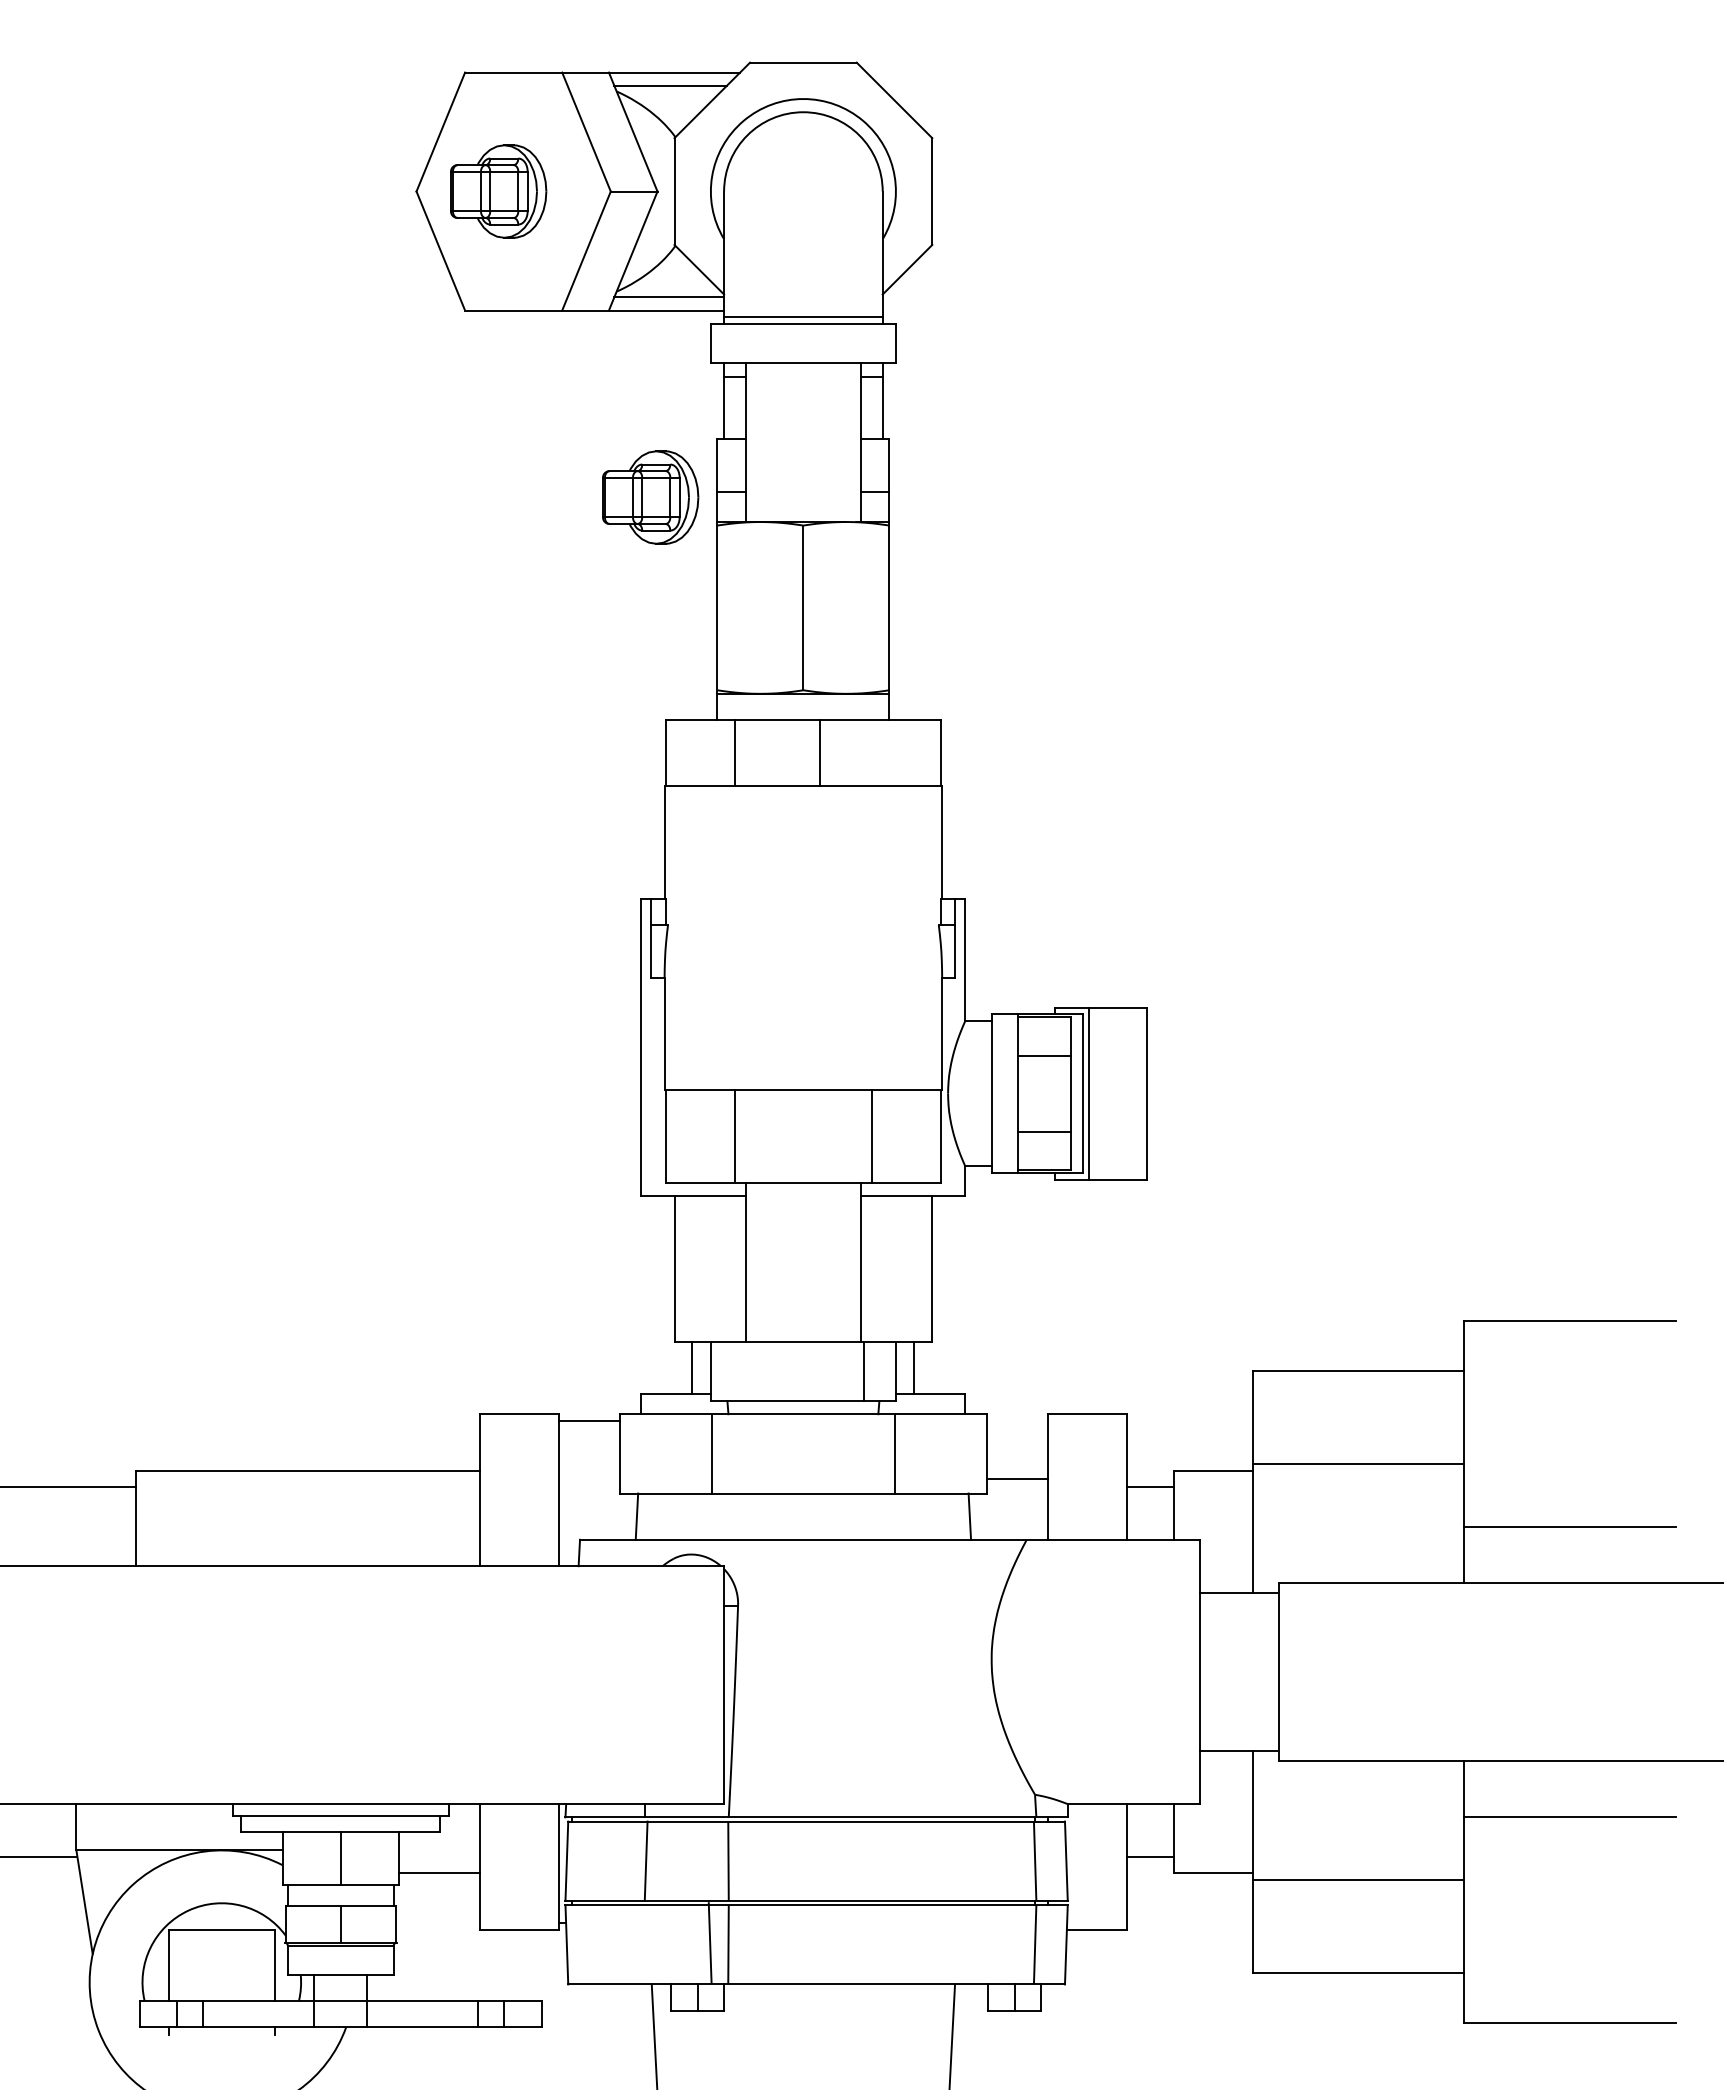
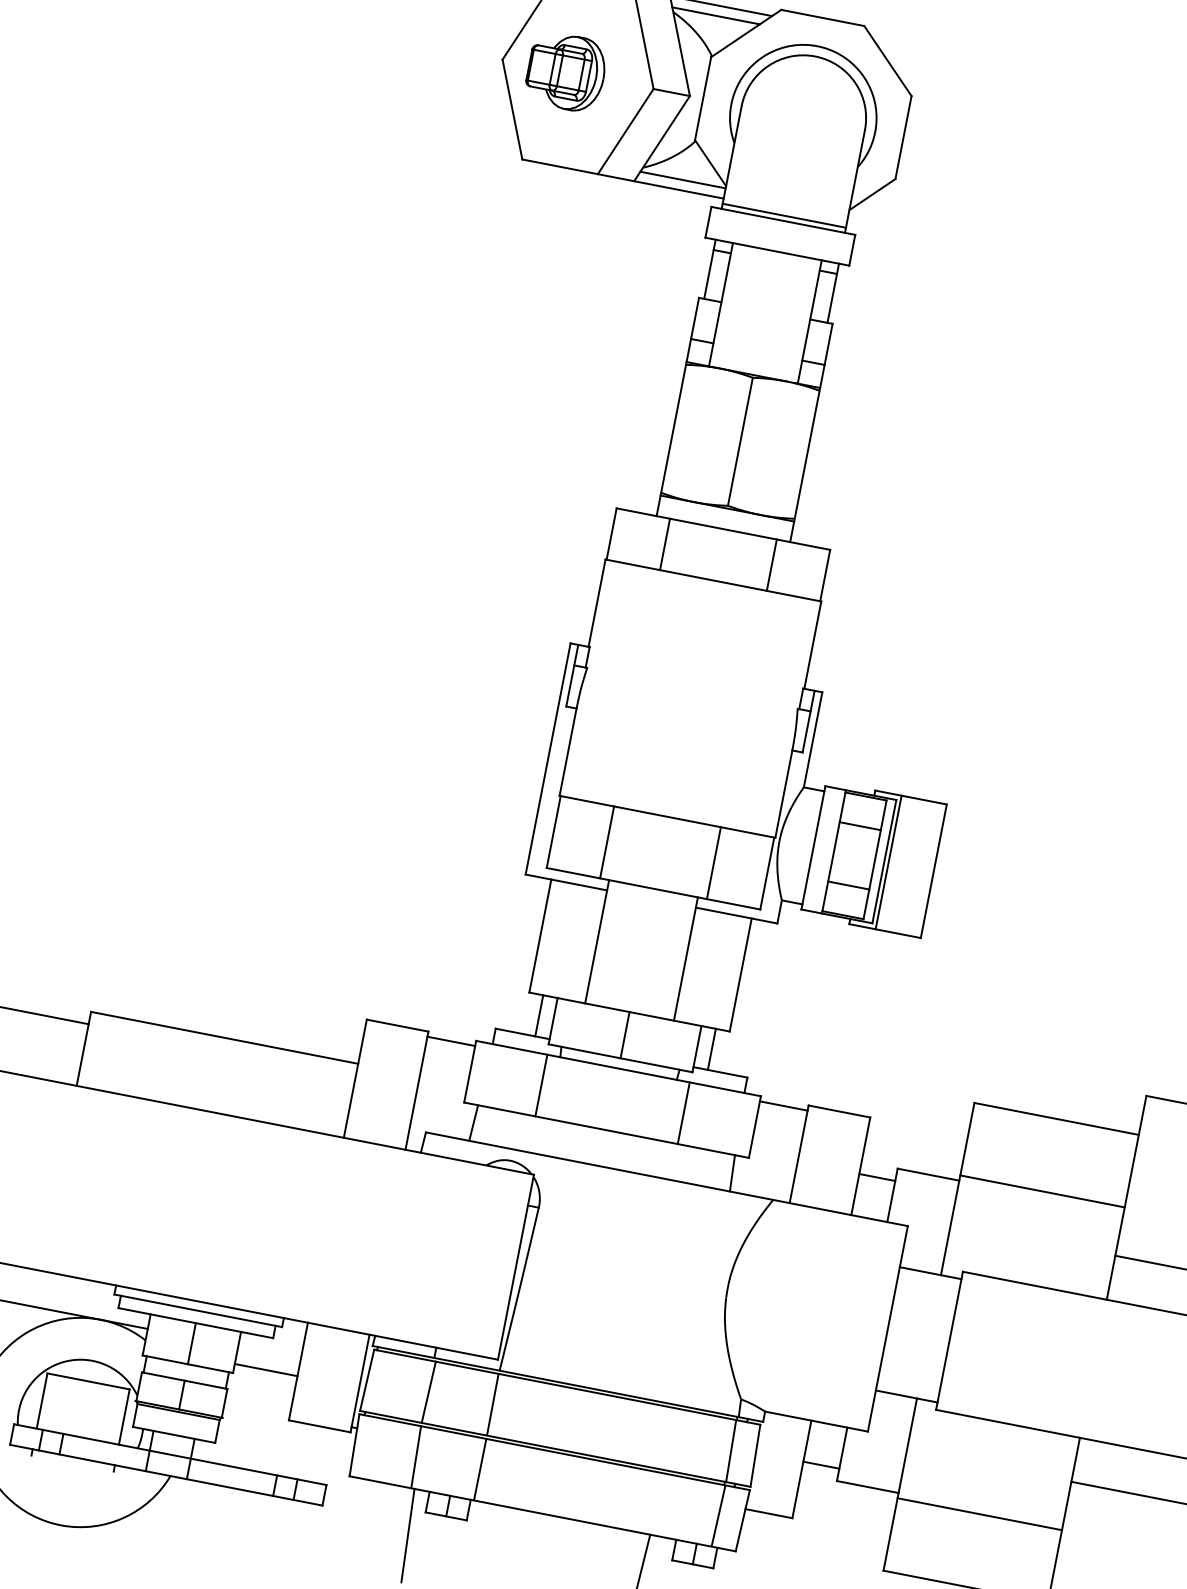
part: (650, 497) -> (638, 332), removed
line: (820, 753) -> (772, 565), moved
line: (864, 1371) -> (625, 1035), moved
line: (1016, 1478) -> (783, 1105), moved
line: (709, 1942) -> (415, 1456), moved

